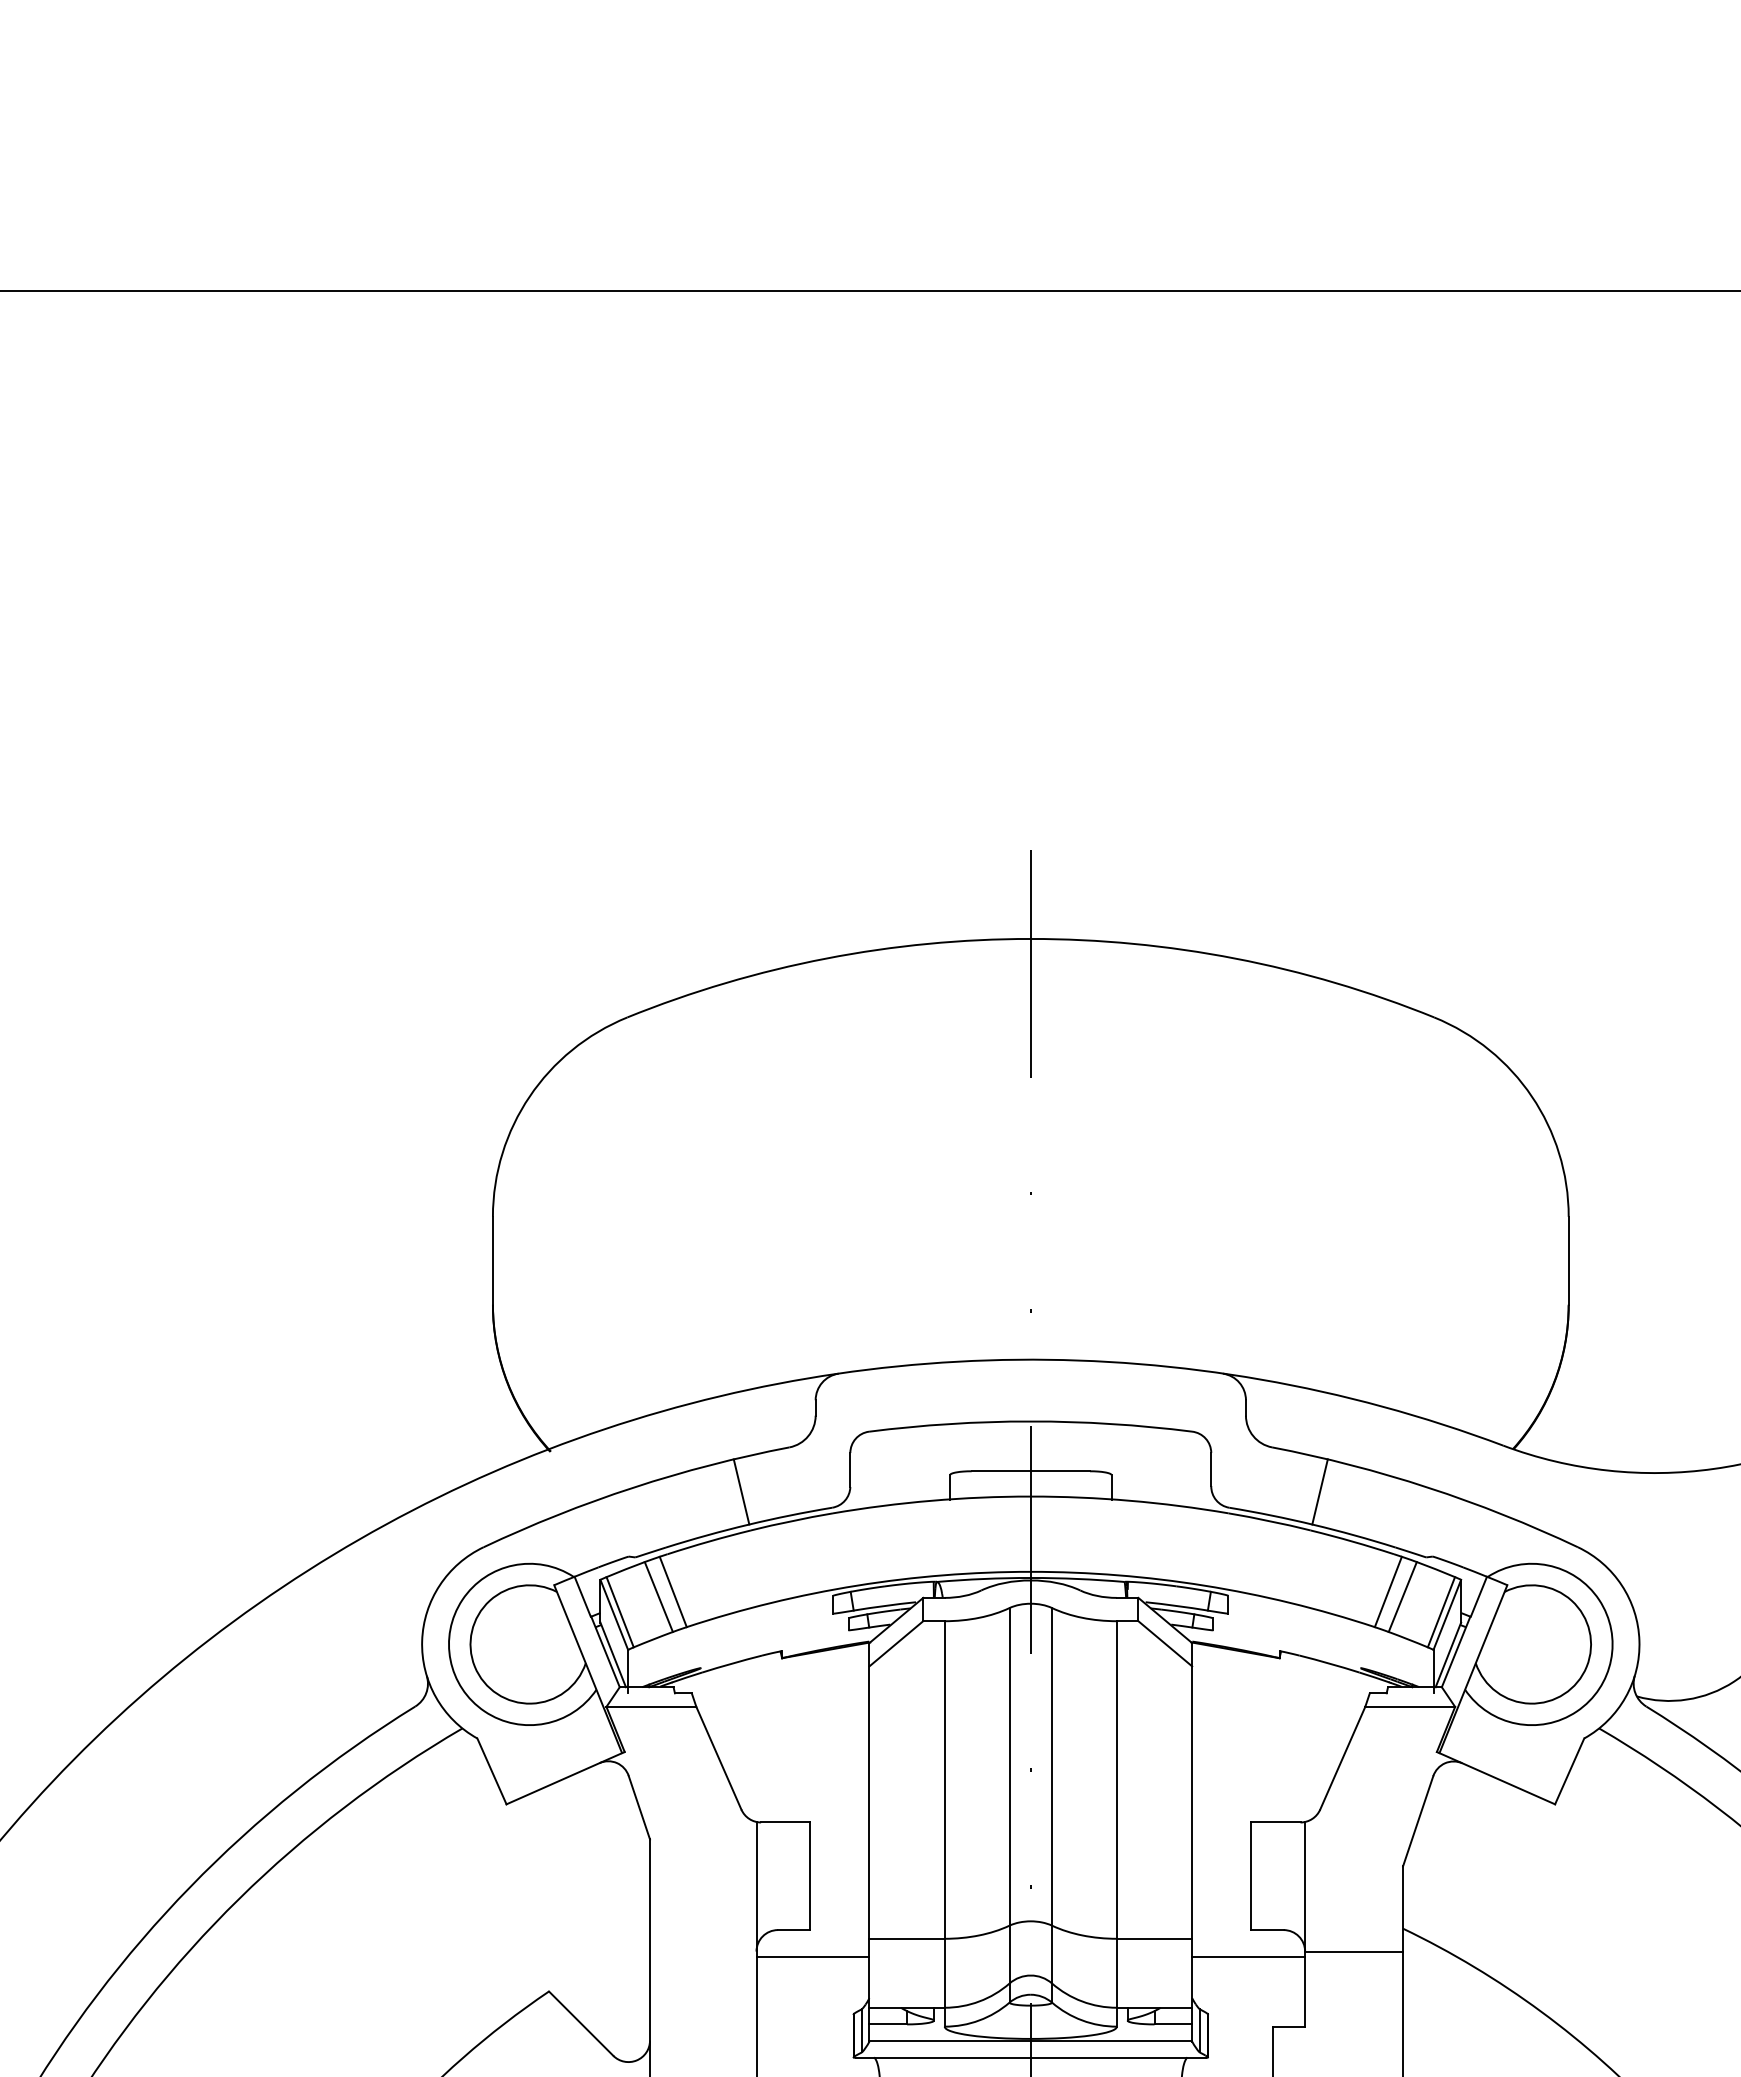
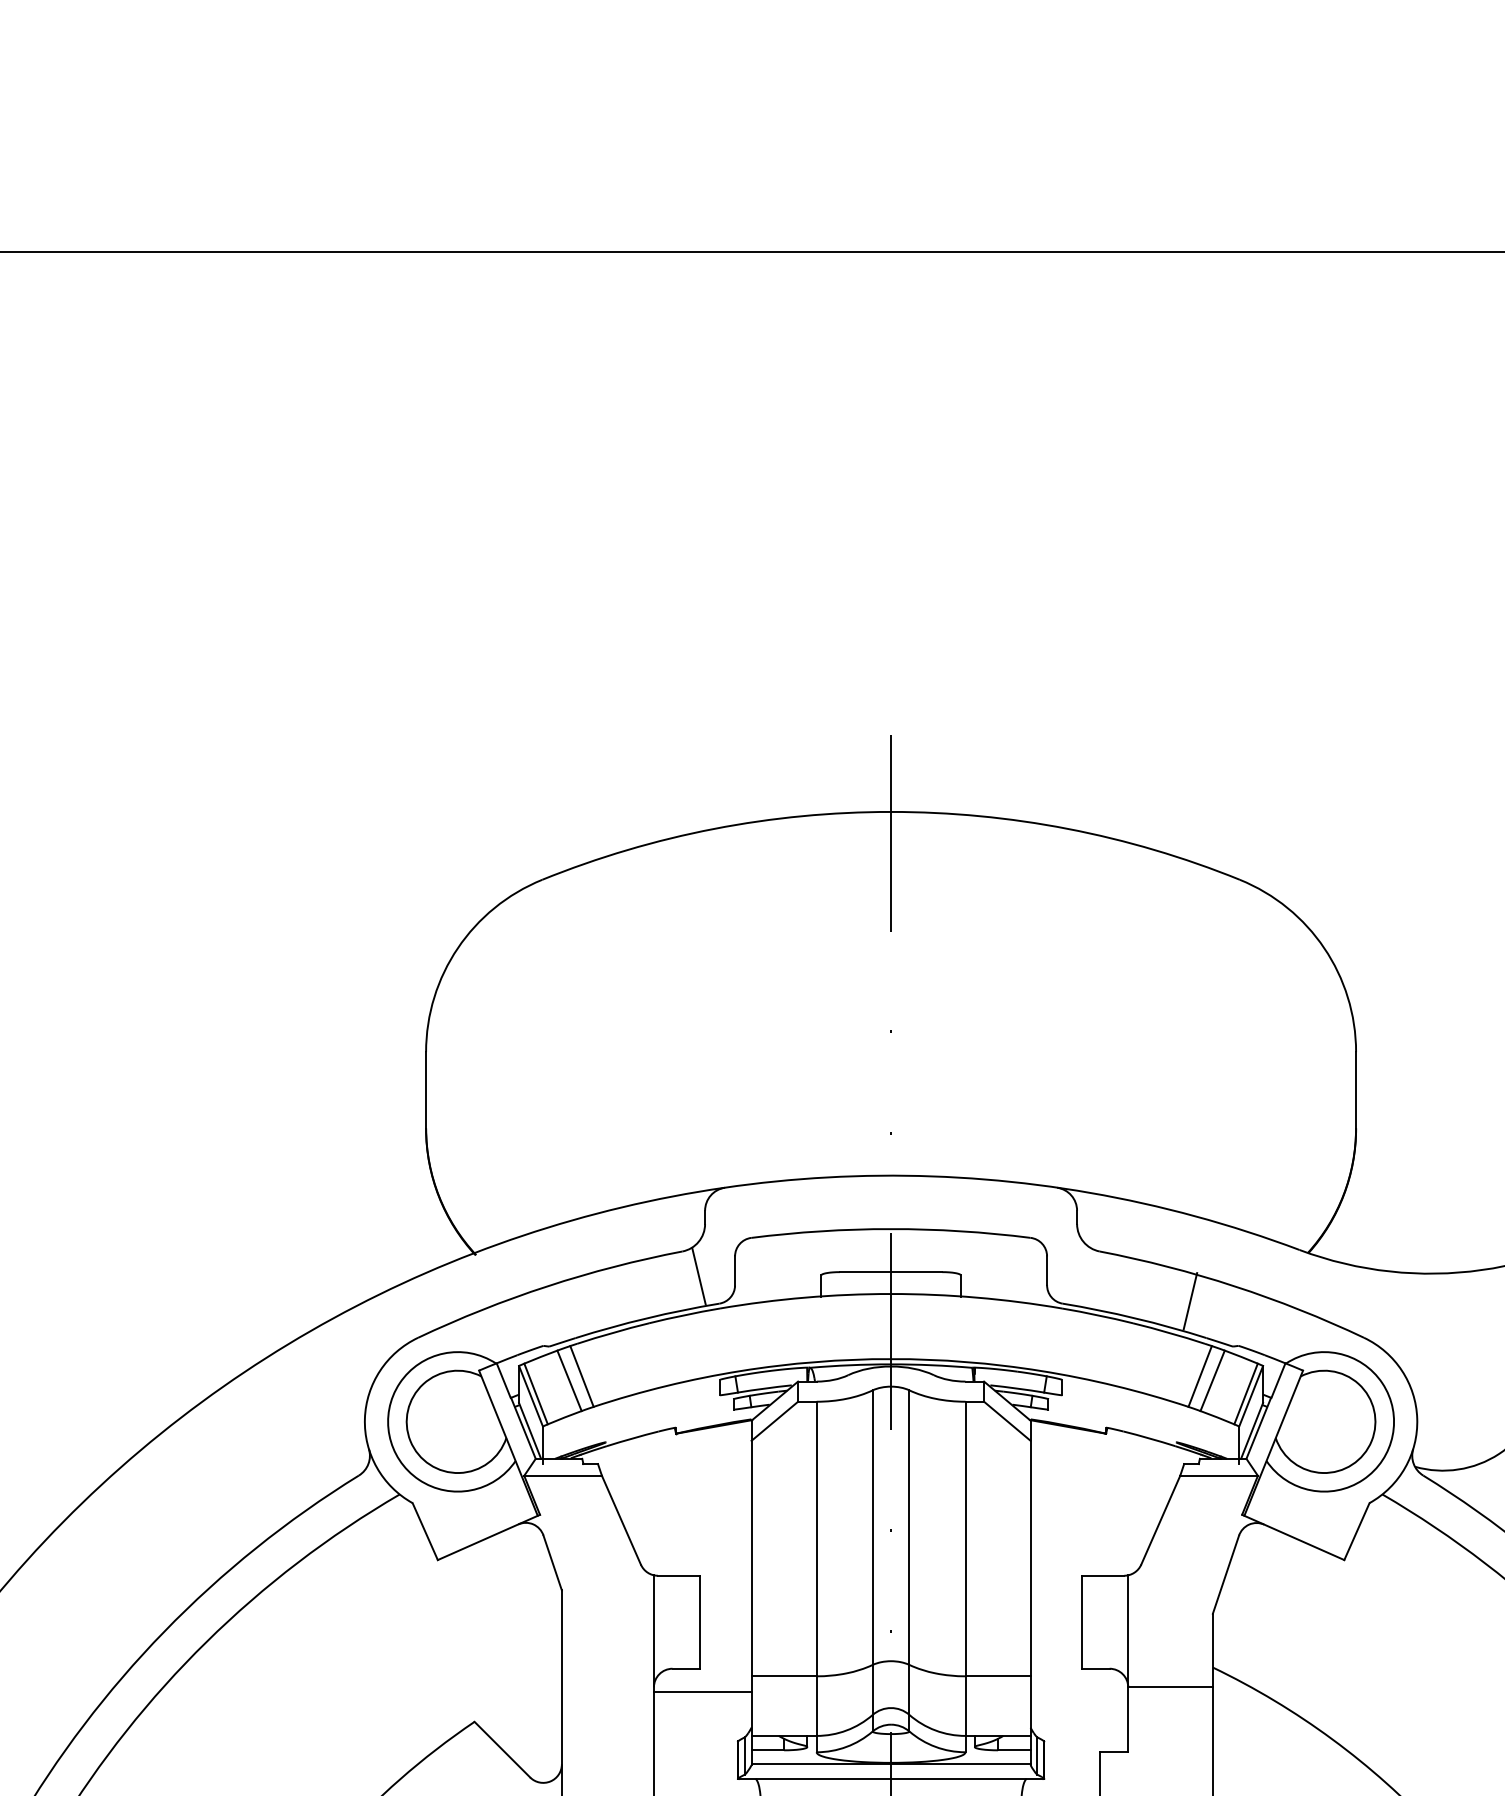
line: (741, 1491) -> (698, 1275), moved
line: (1319, 1491) -> (1189, 1300), moved
line: (1248, 1956) -> (1079, 1691), removed

